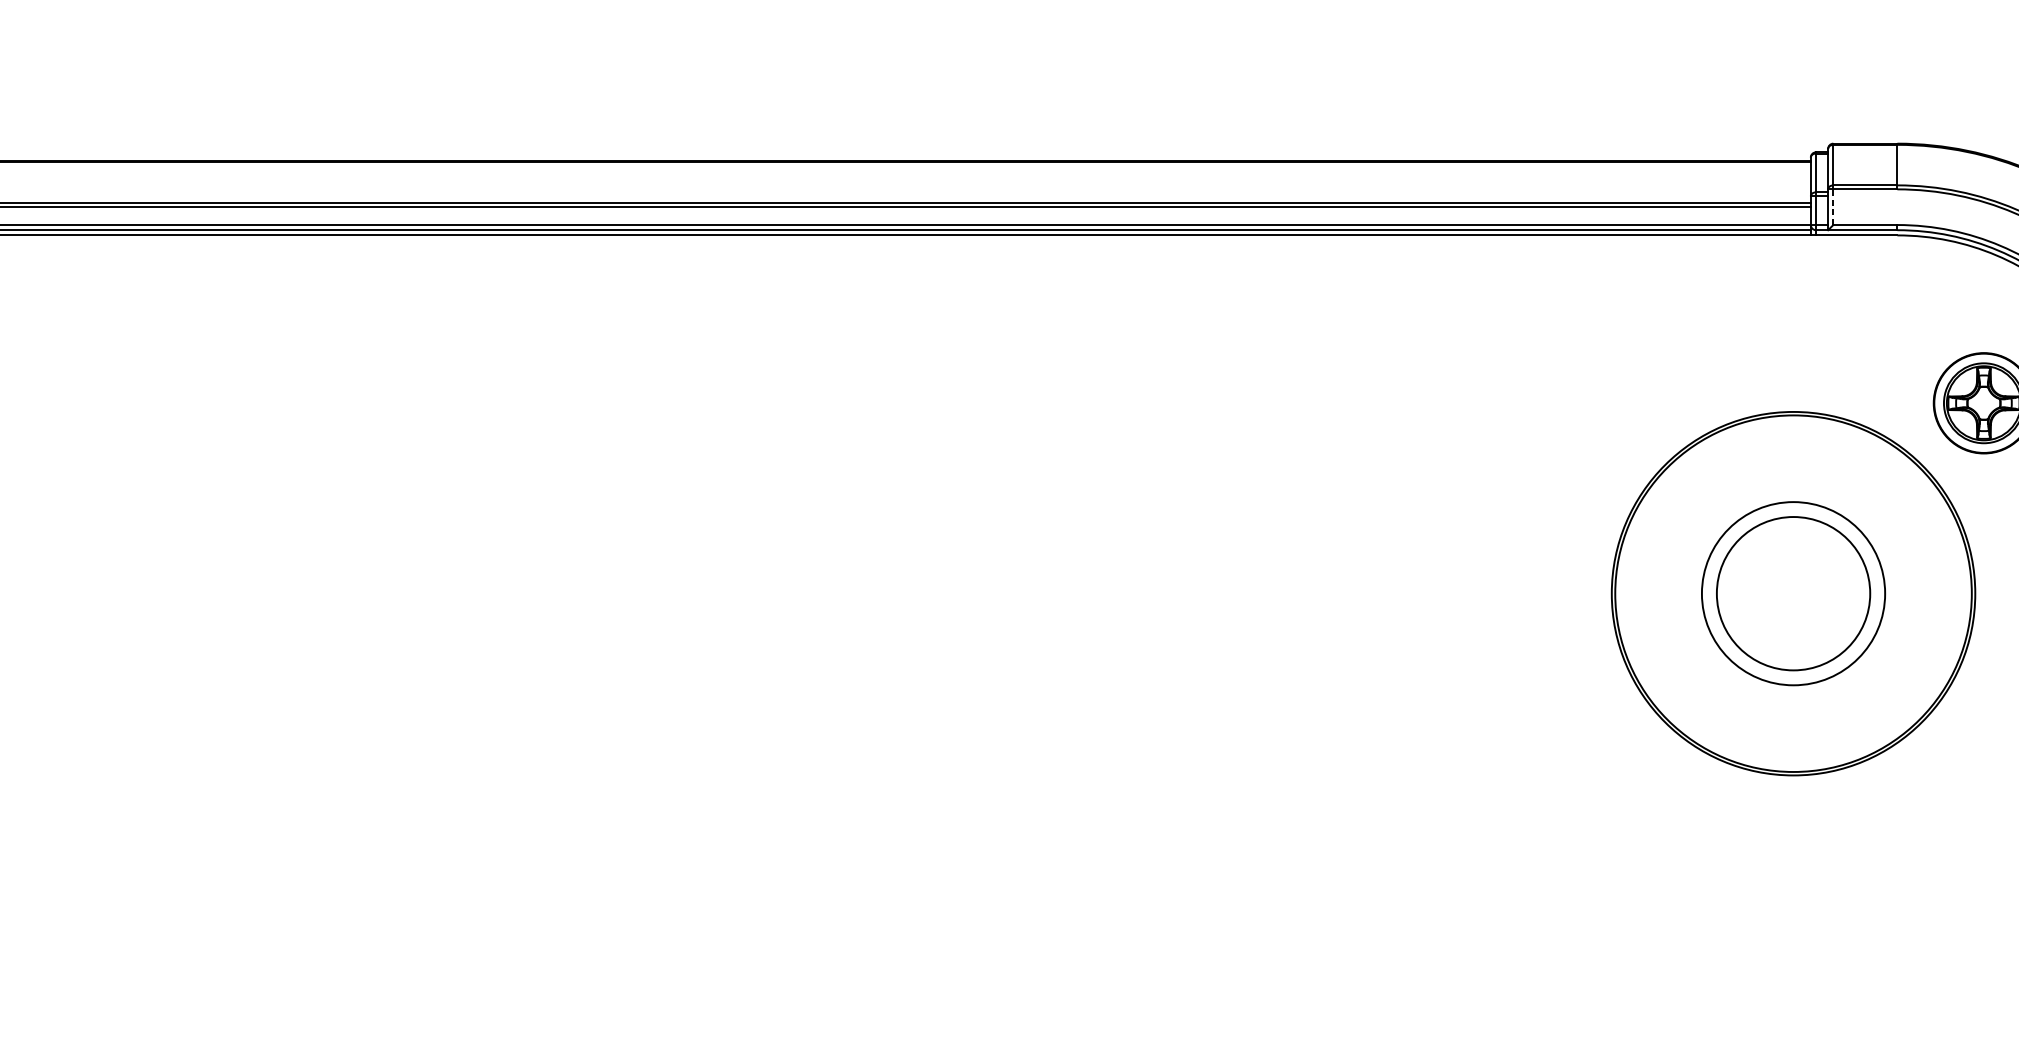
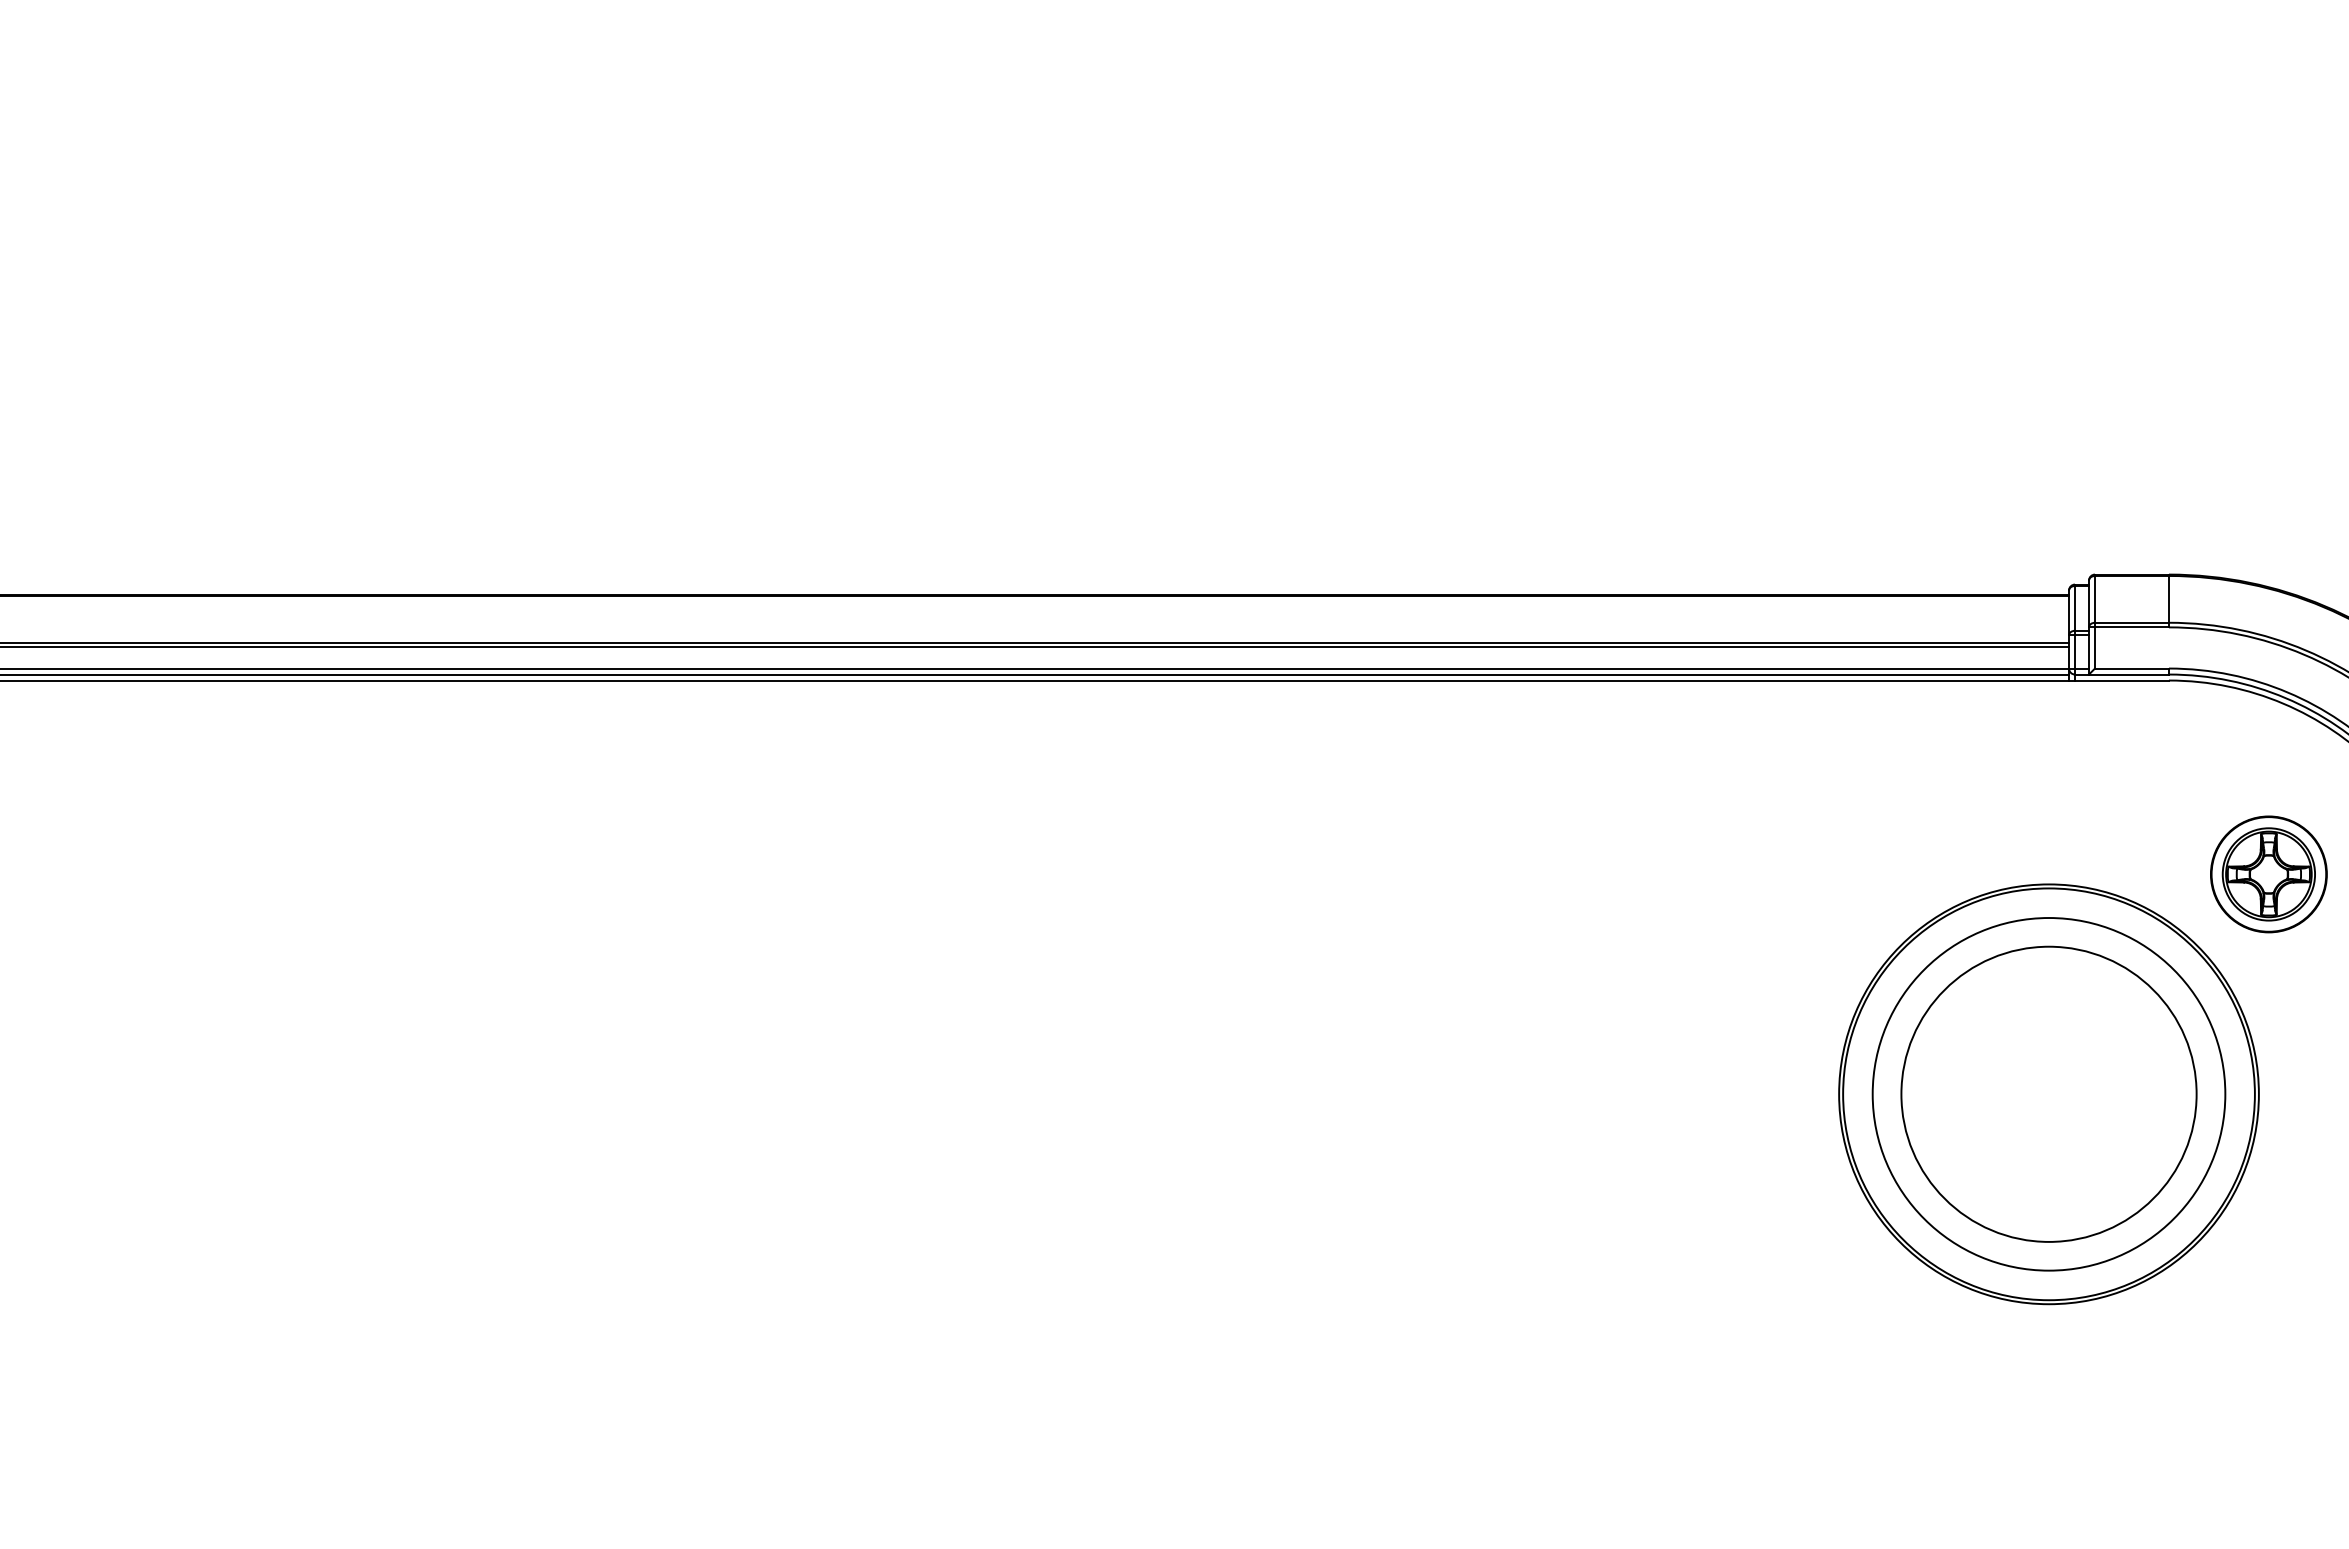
line: (1833, 206) -> (2095, 647), dashed -> solid
circle: (1793, 592) -> (2048, 1093), size x1.67
circle: (1793, 593) -> (2048, 1094), size x1.67

